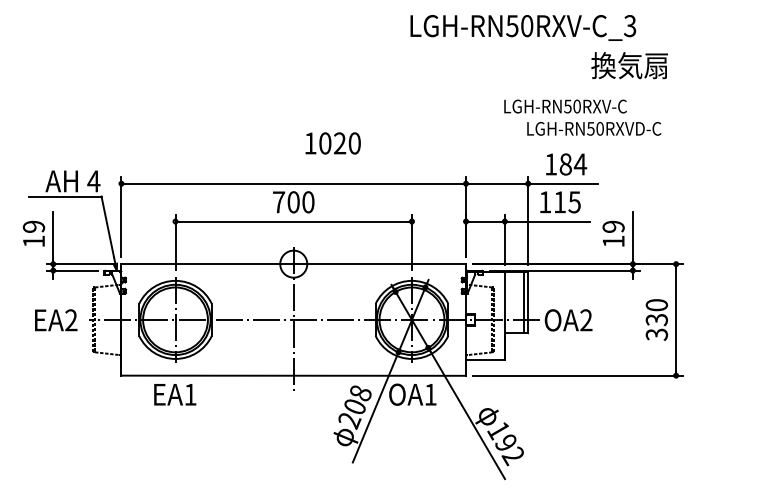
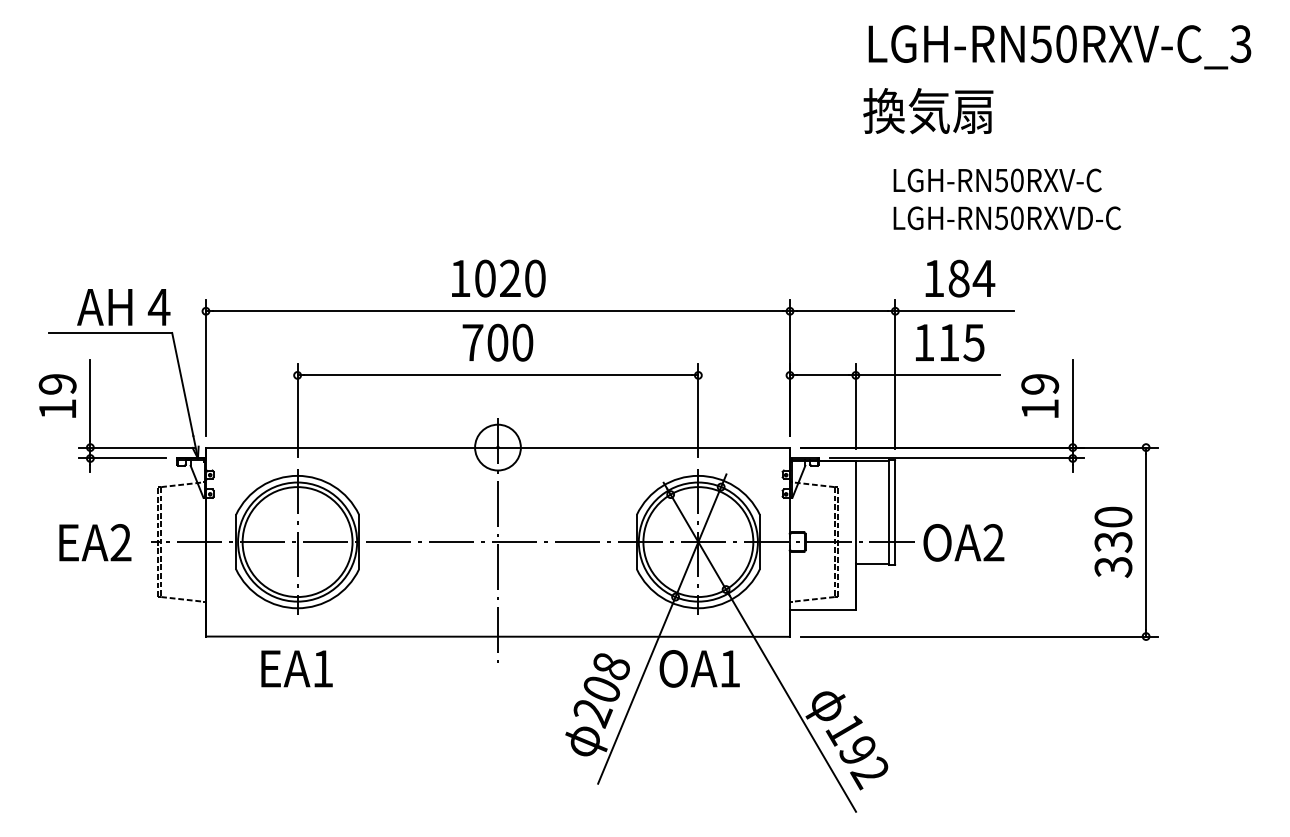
text: (523, 27) -> (1060, 46), moved
text: (629, 65) -> (928, 110), moved
text: (565, 106) -> (997, 180), moved
text: (332, 143) -> (497, 278), moved

